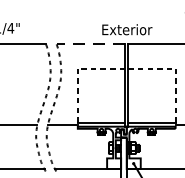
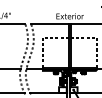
line: (91, 44) -> (50, 24), dashed -> solid

